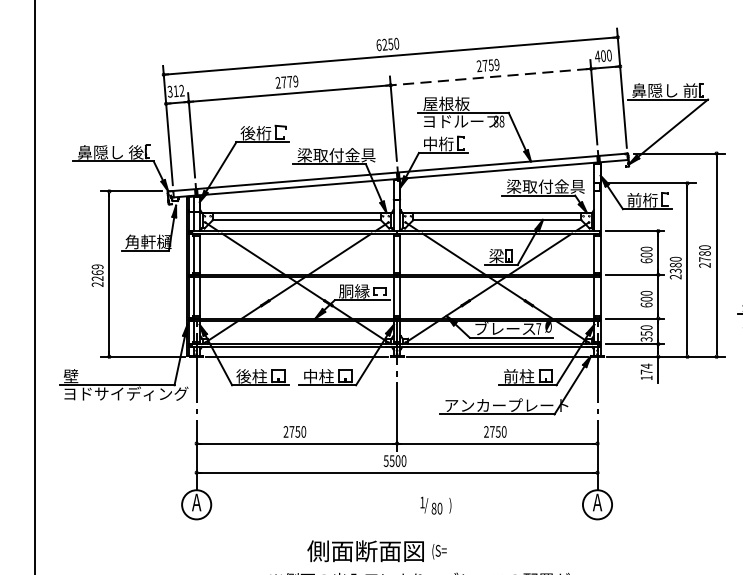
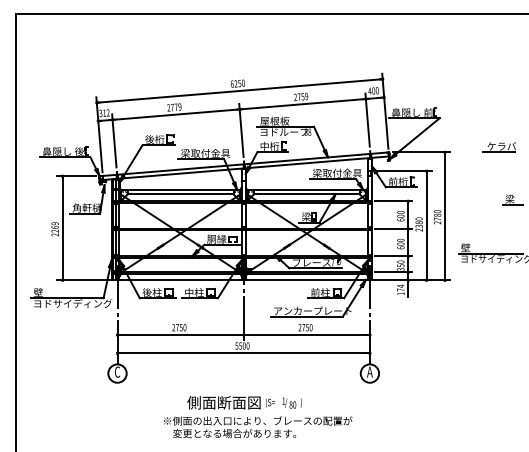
line: (490, 77) -> (302, 104), dashed -> solid
text: (196, 501) -> (117, 371), A -> C
text: (434, 504) -> (291, 402), moved

